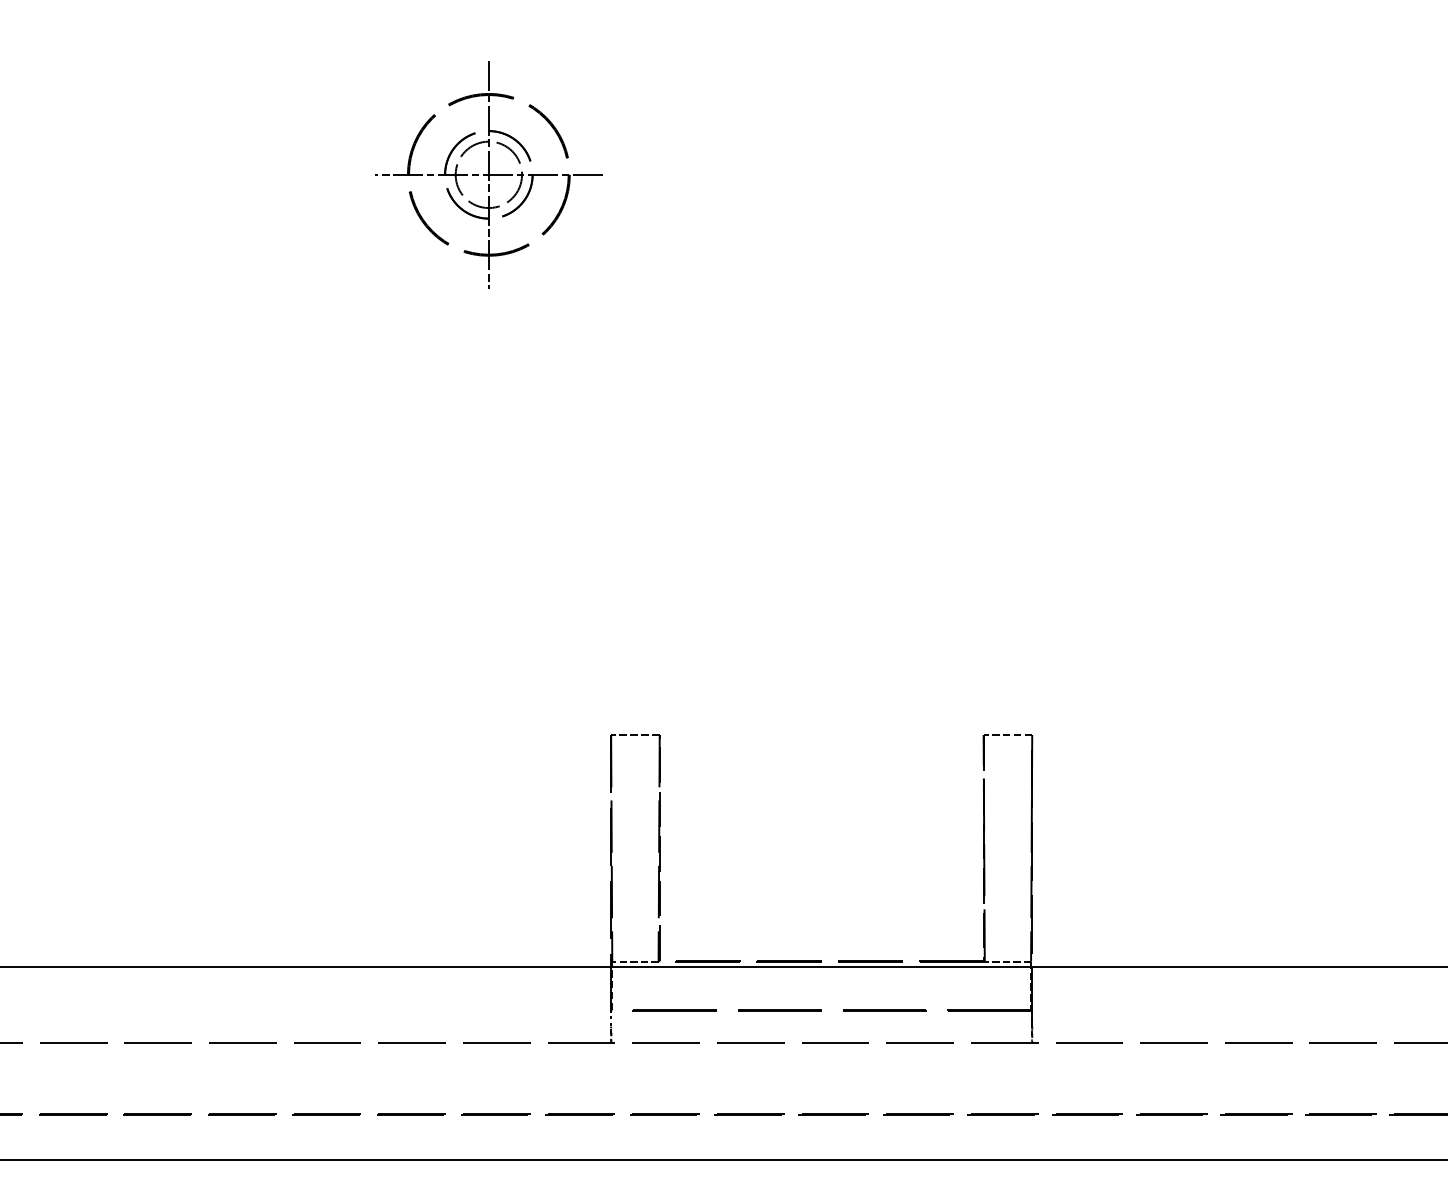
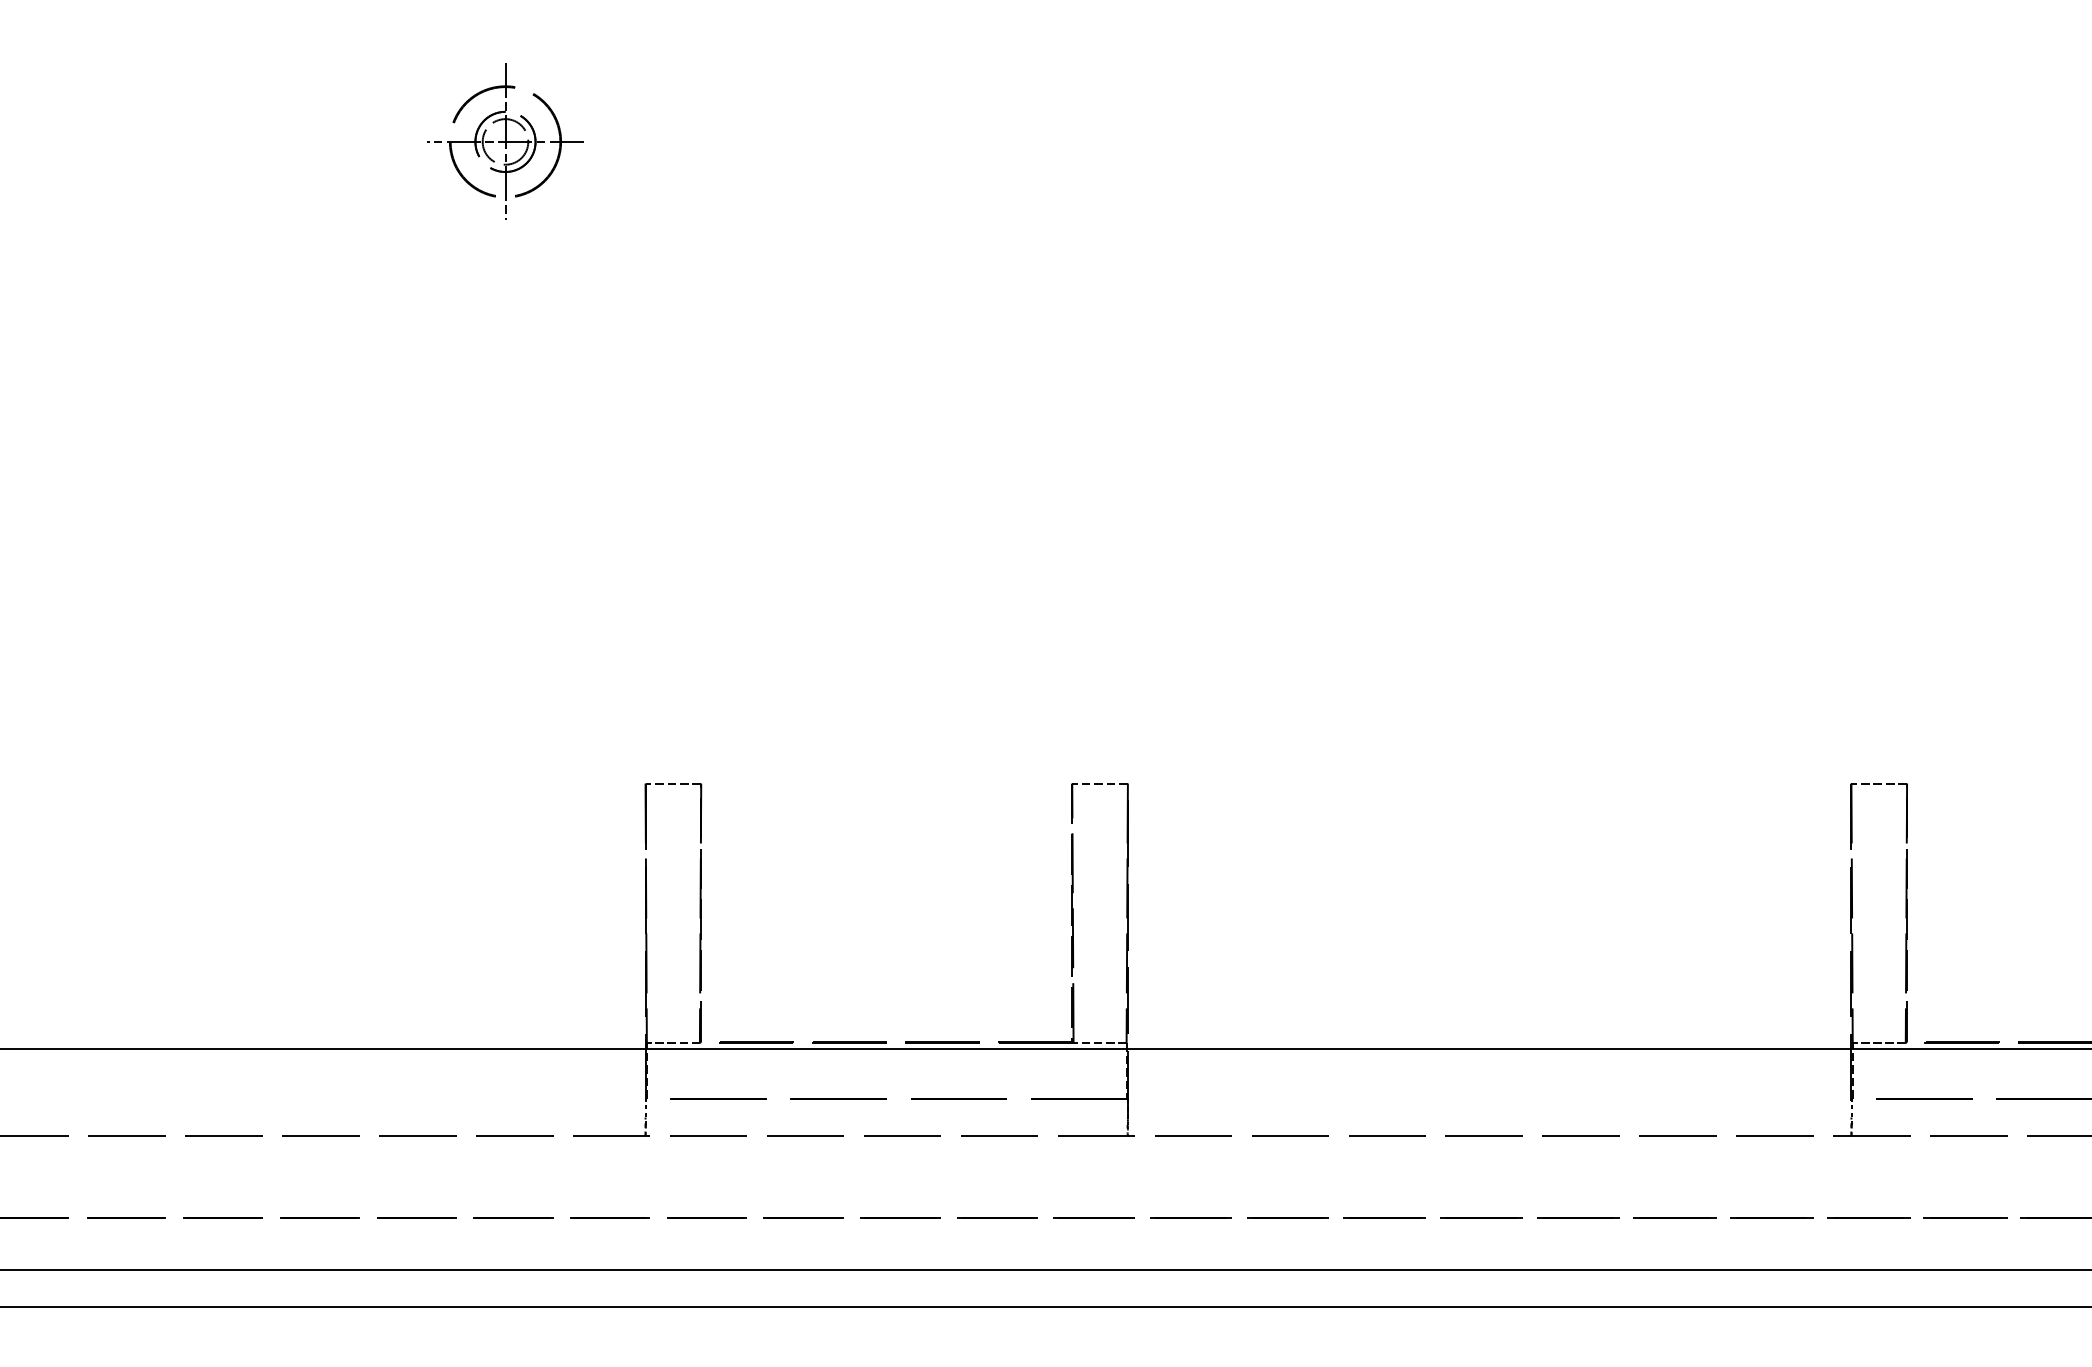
part: (488, 174) -> (505, 141), size x0.6

